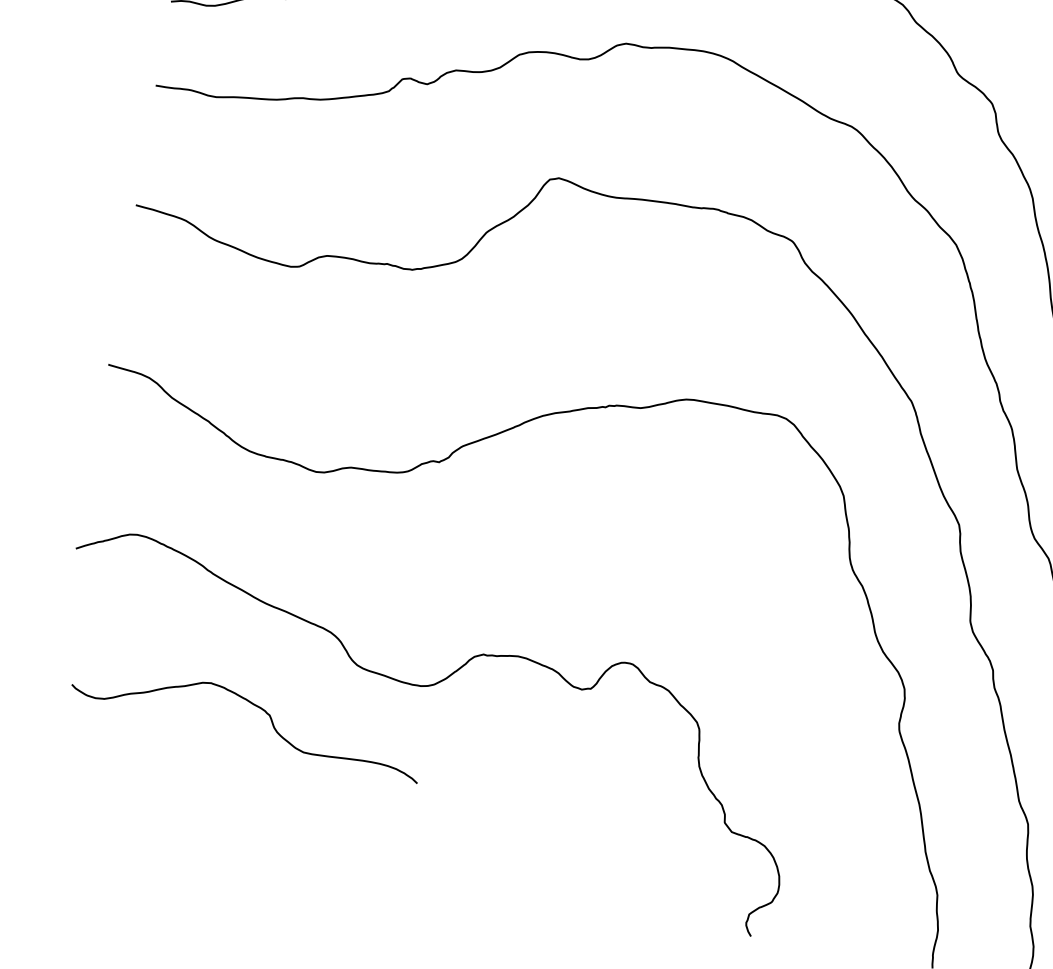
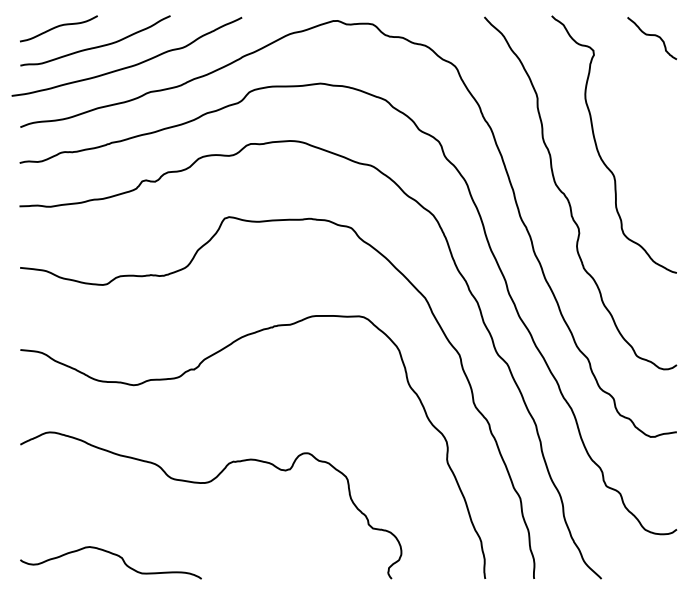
curve: (250, 705) -> (111, 554), moved

